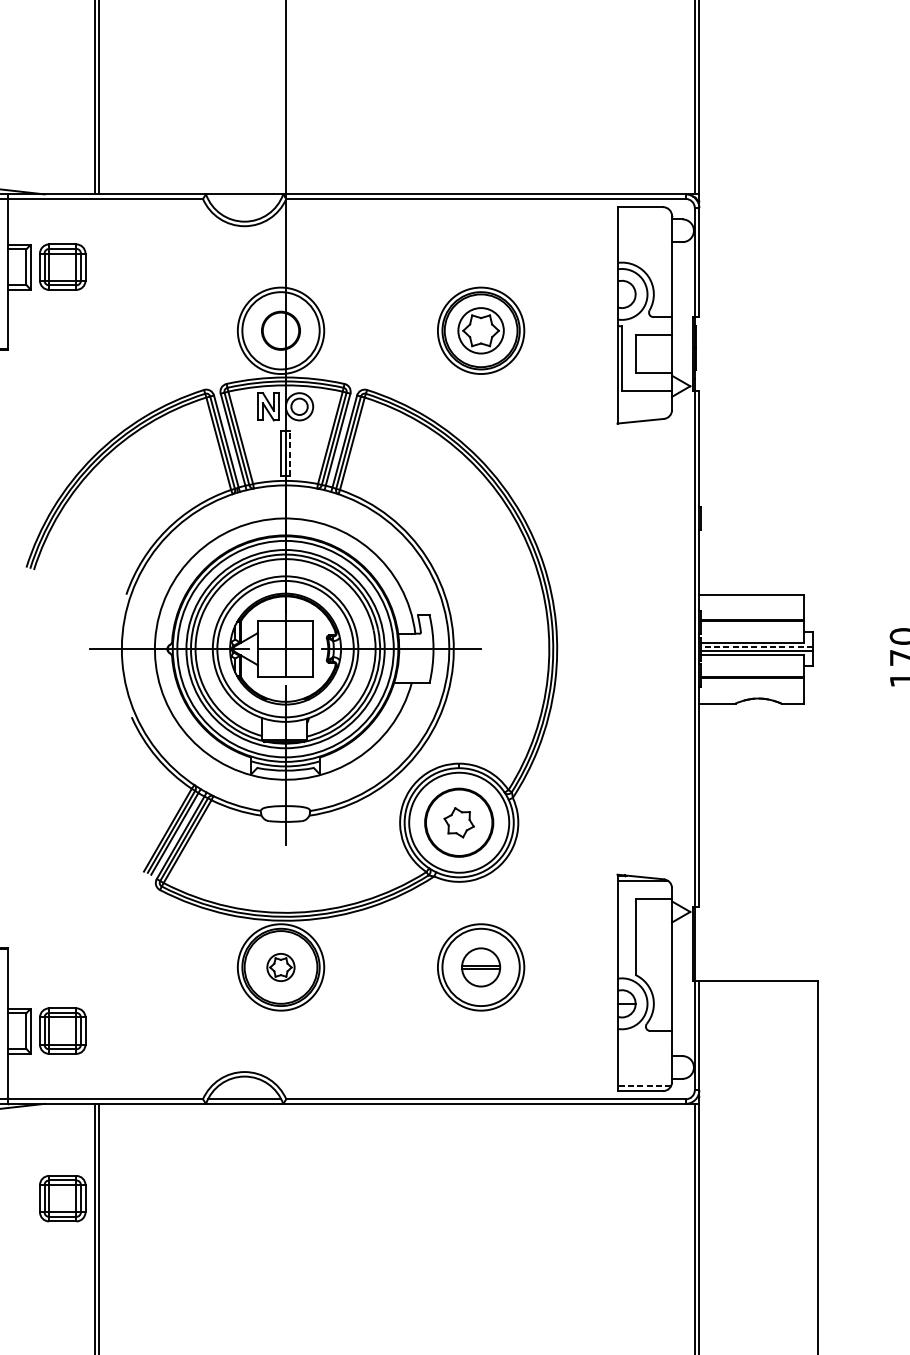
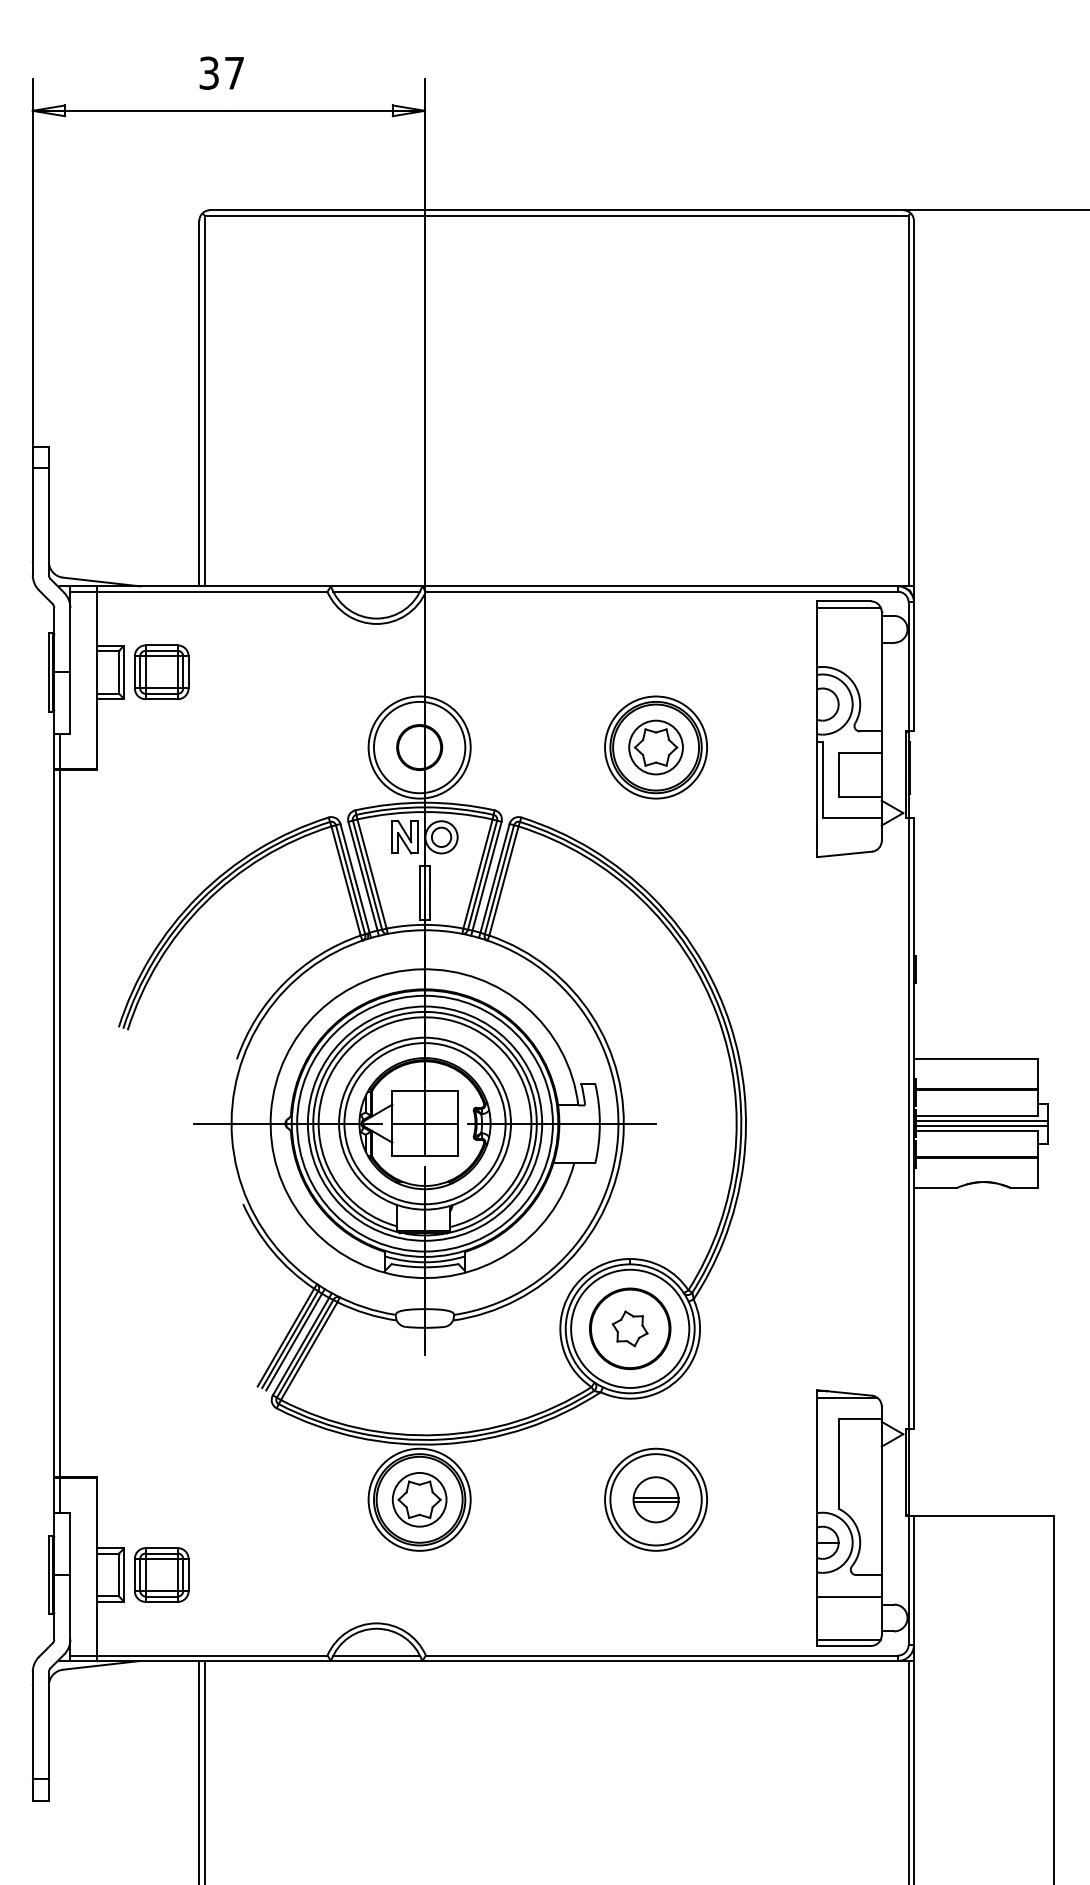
line: (244, 198) -> (376, 591), added
line: (643, 212) -> (848, 607), added
line: (290, 453) -> (430, 892), dashed -> solid
line: (756, 646) -> (981, 1120), dashed -> solid
part: (280, 967) -> (419, 1499), size x1.67
line: (644, 1049) -> (849, 1596), added
line: (644, 1085) -> (849, 1639), dashed -> solid
part: (62, 1198) -> (161, 1772), removed

